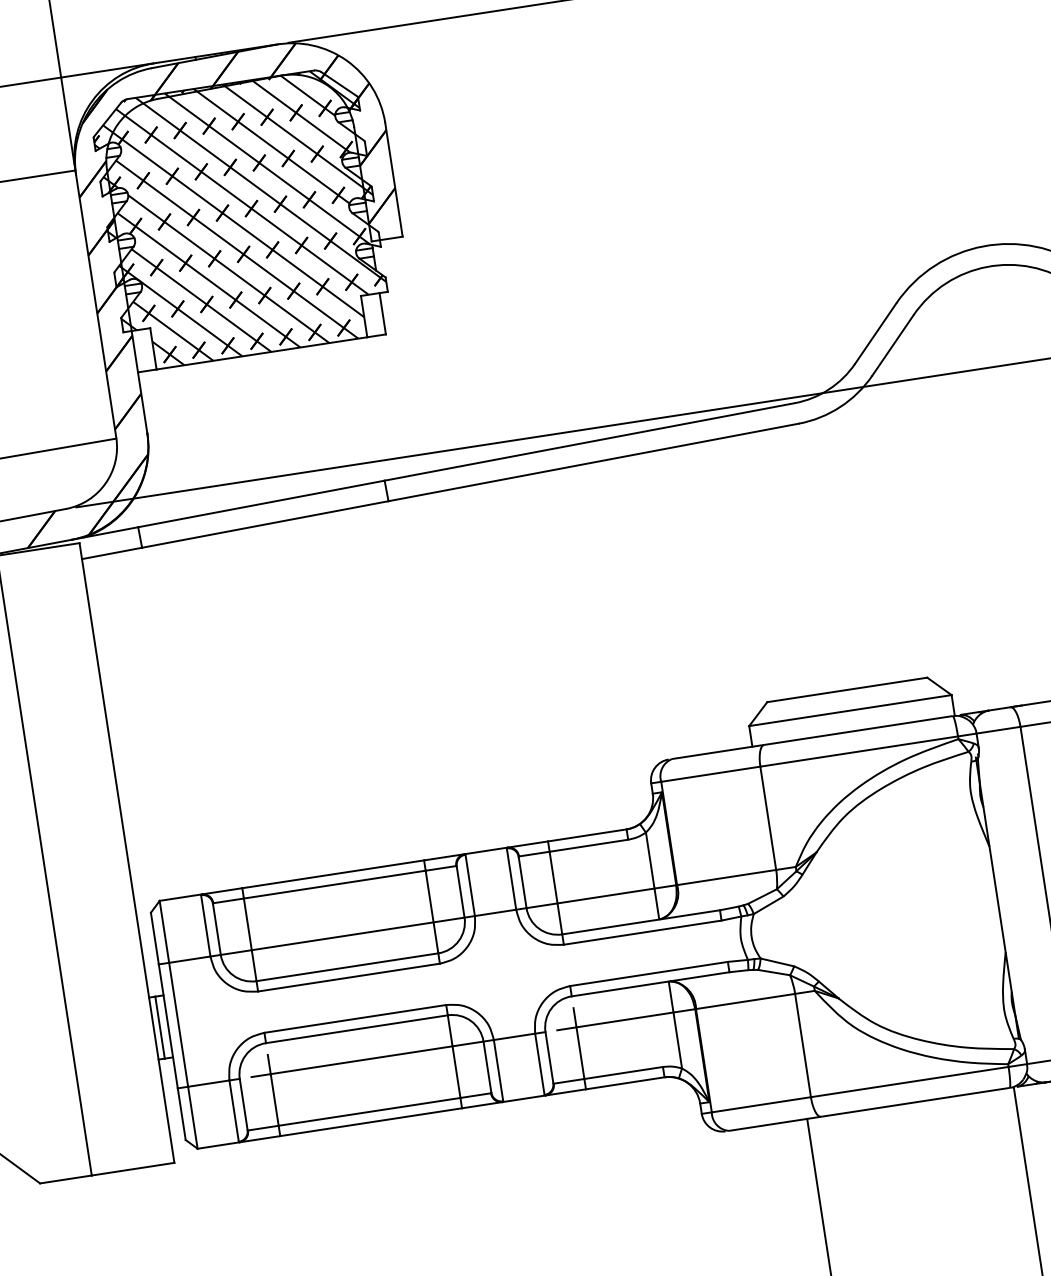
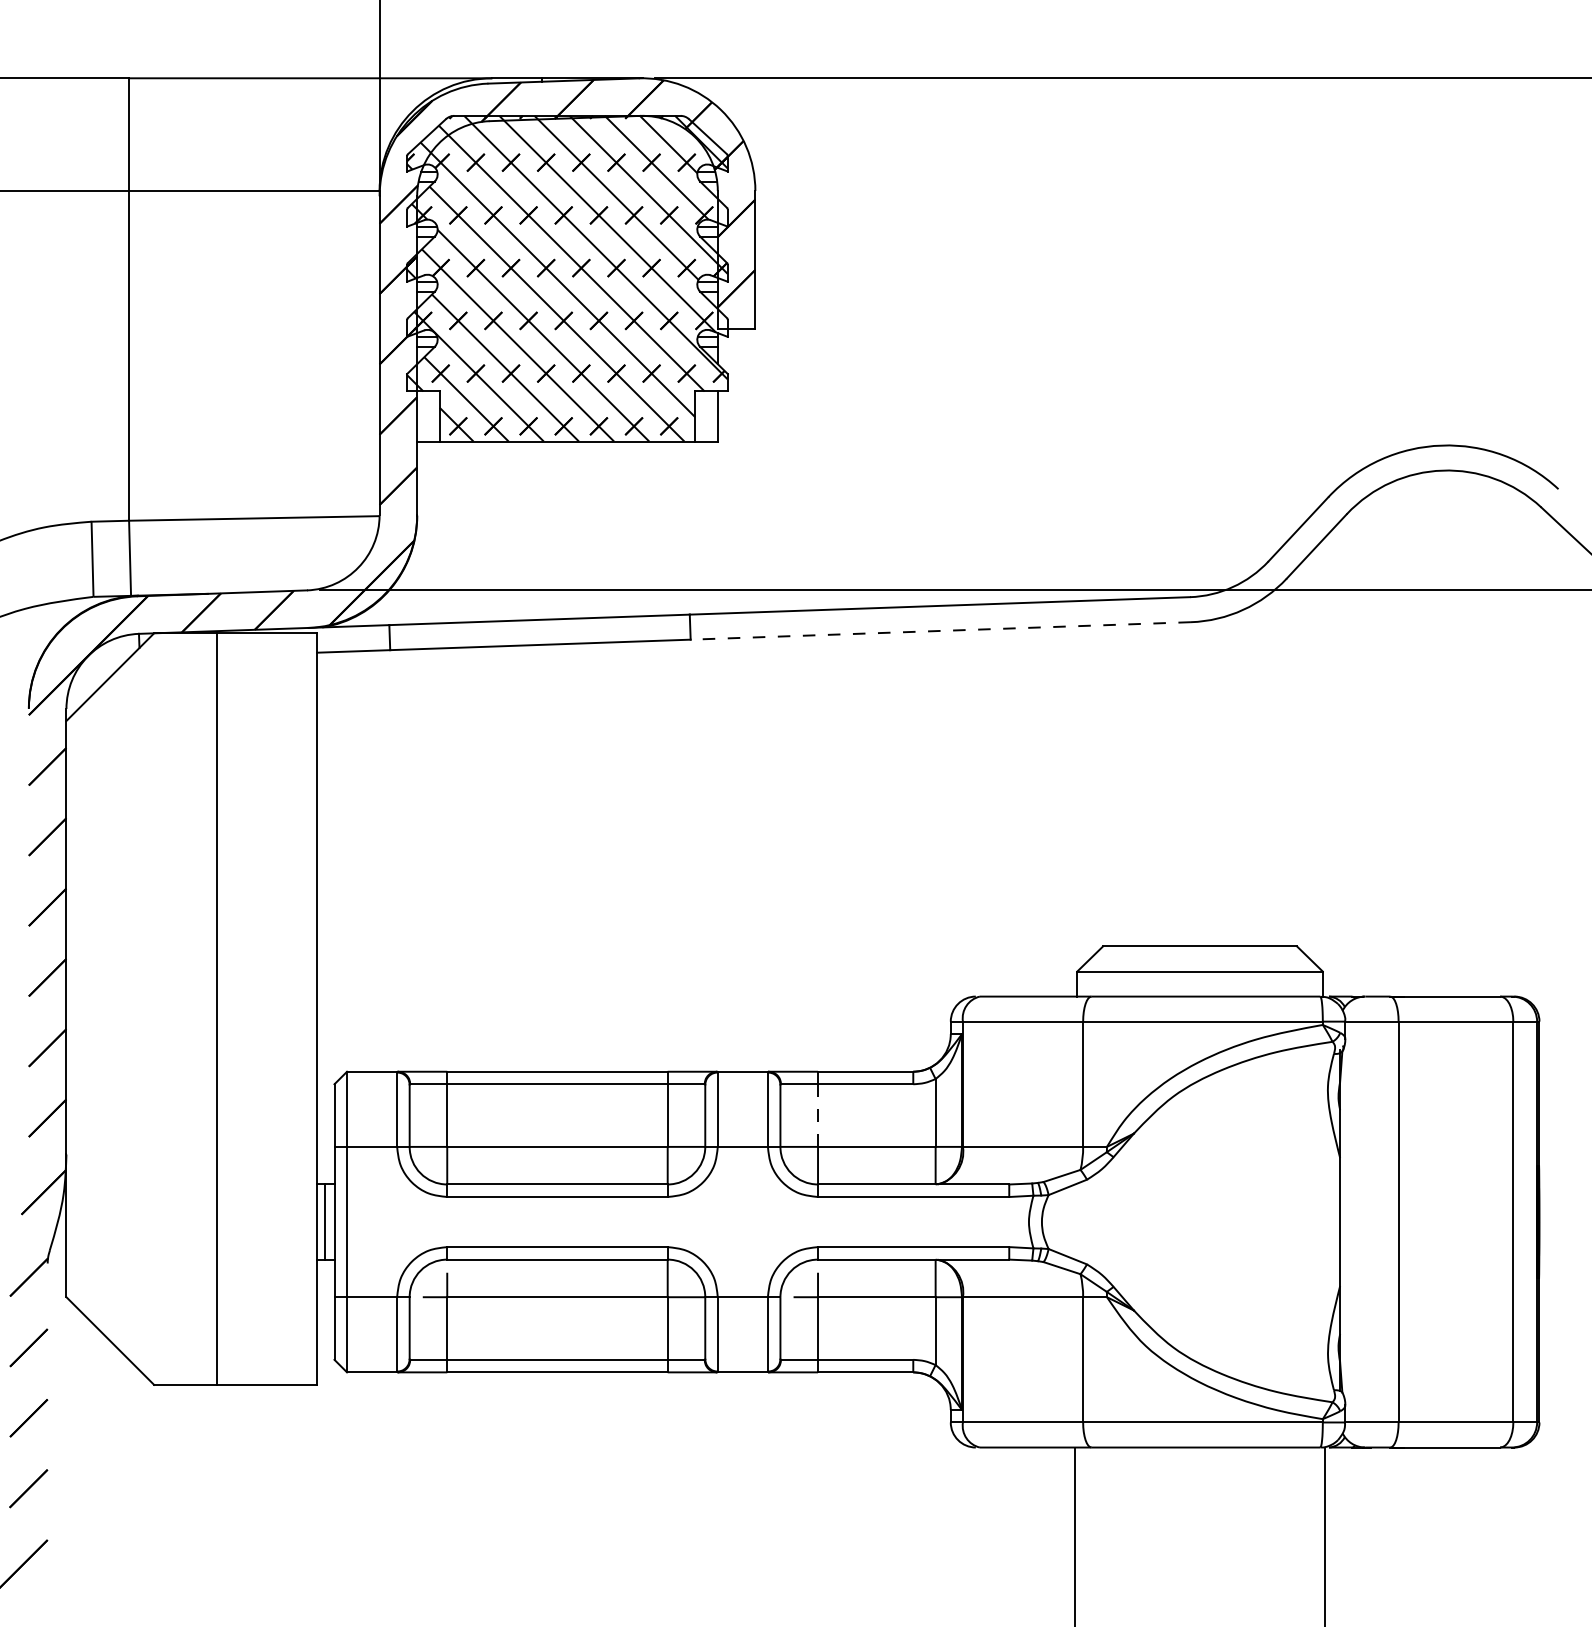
line: (593, 462) -> (940, 630), solid -> dashed
line: (554, 878) -> (818, 1116), solid -> dashed

